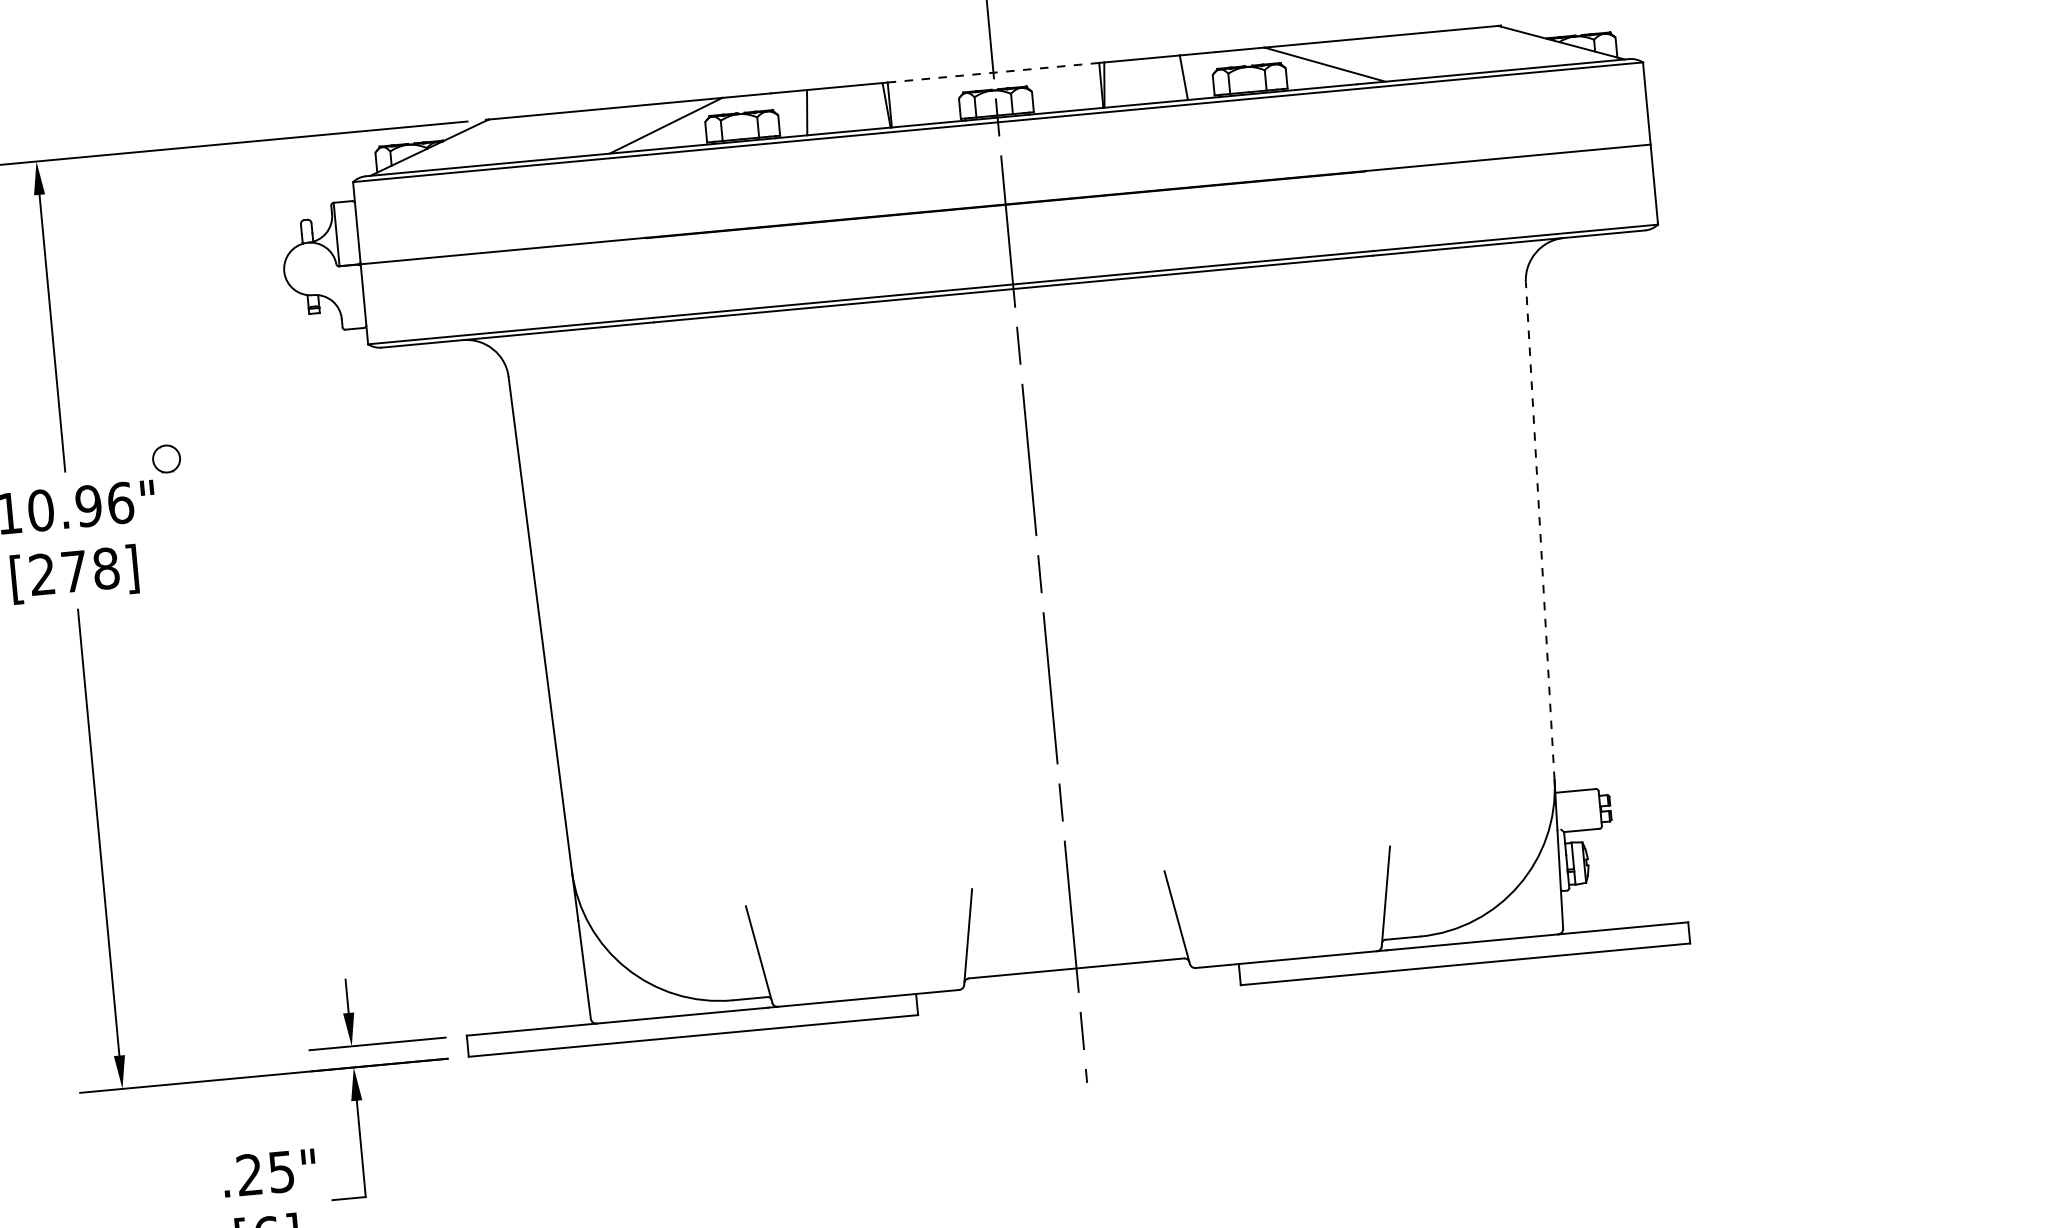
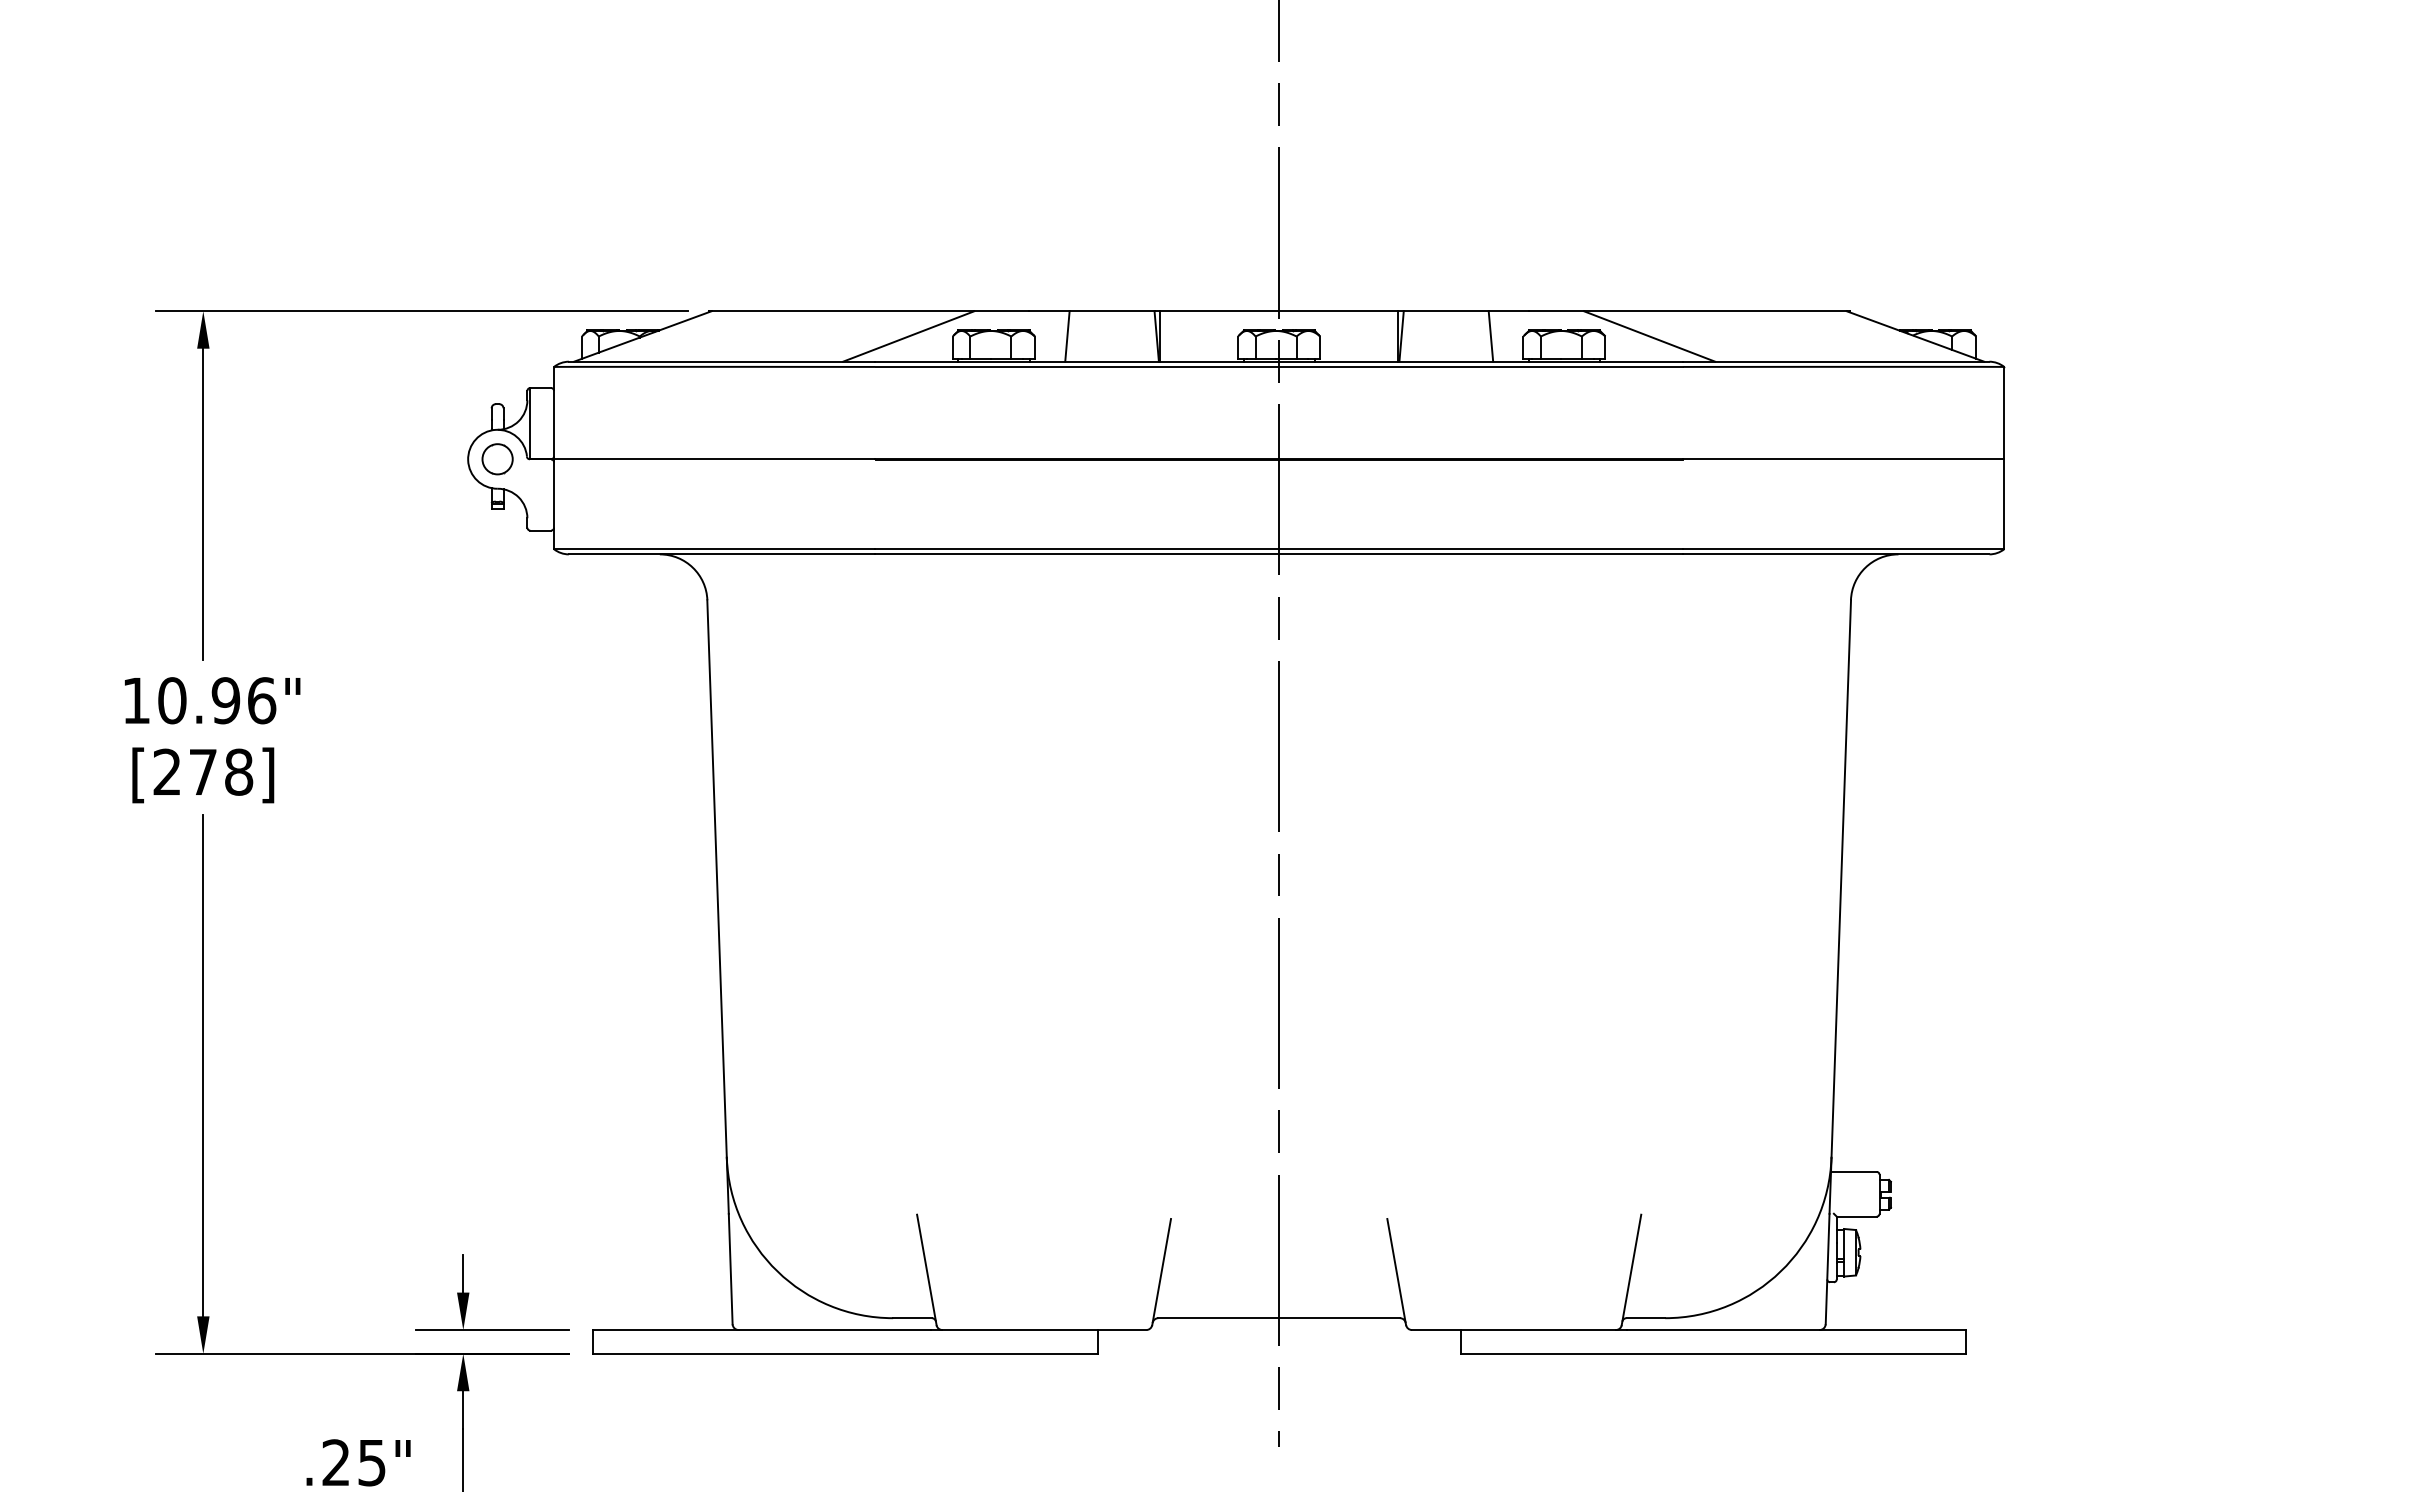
line: (993, 72) -> (1279, 311), dashed -> solid
circle: (166, 459) -> (497, 459), moved
line: (1540, 530) -> (1841, 878), dashed -> solid

